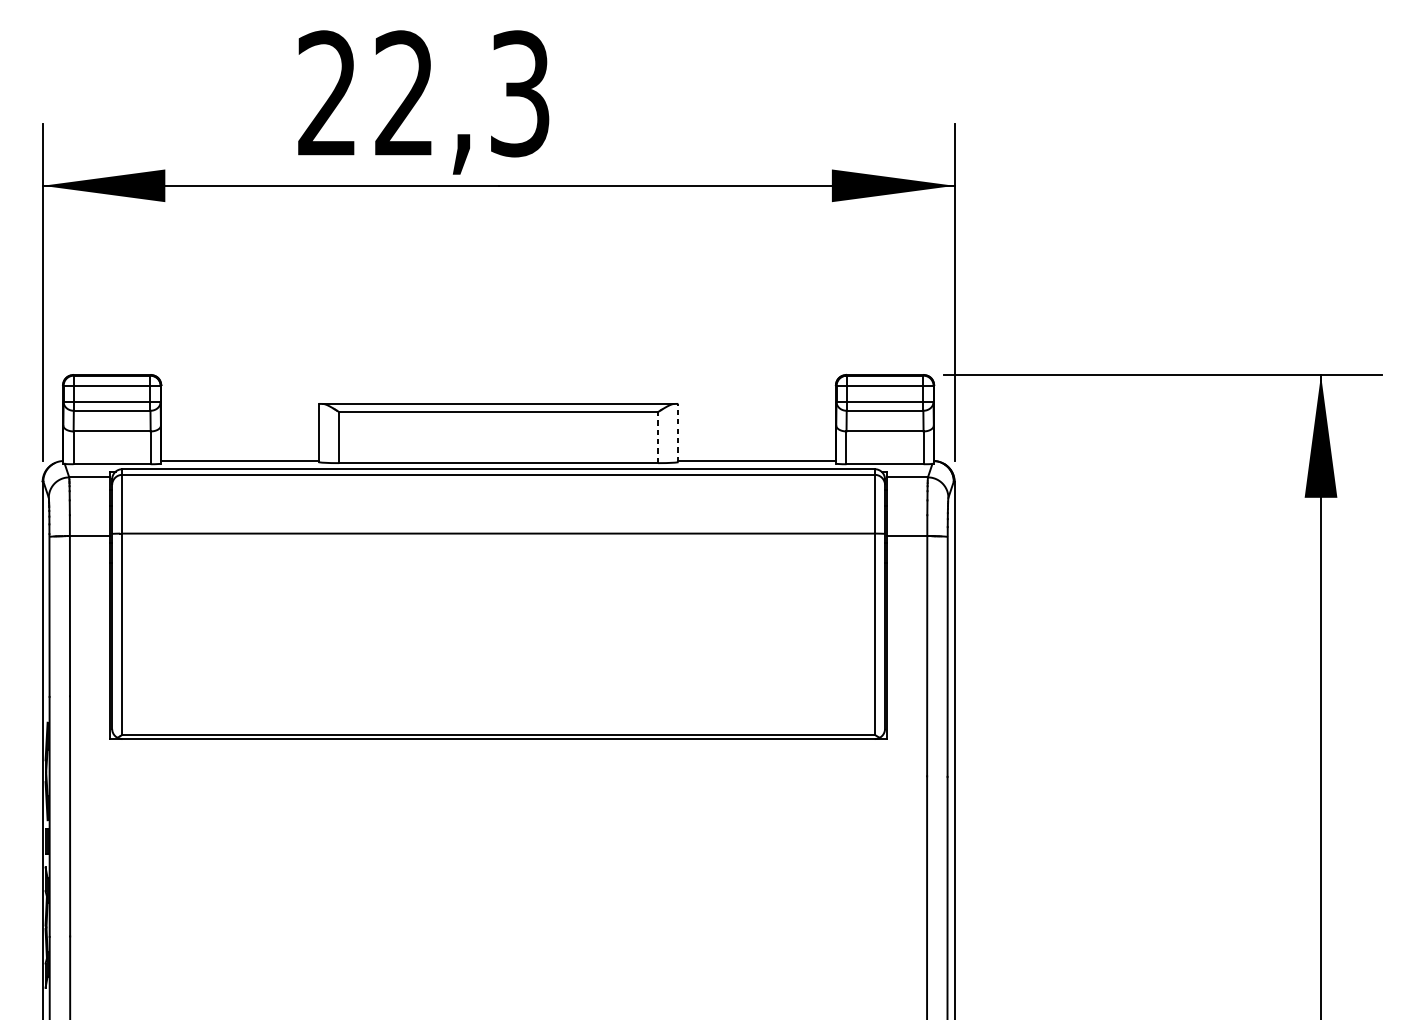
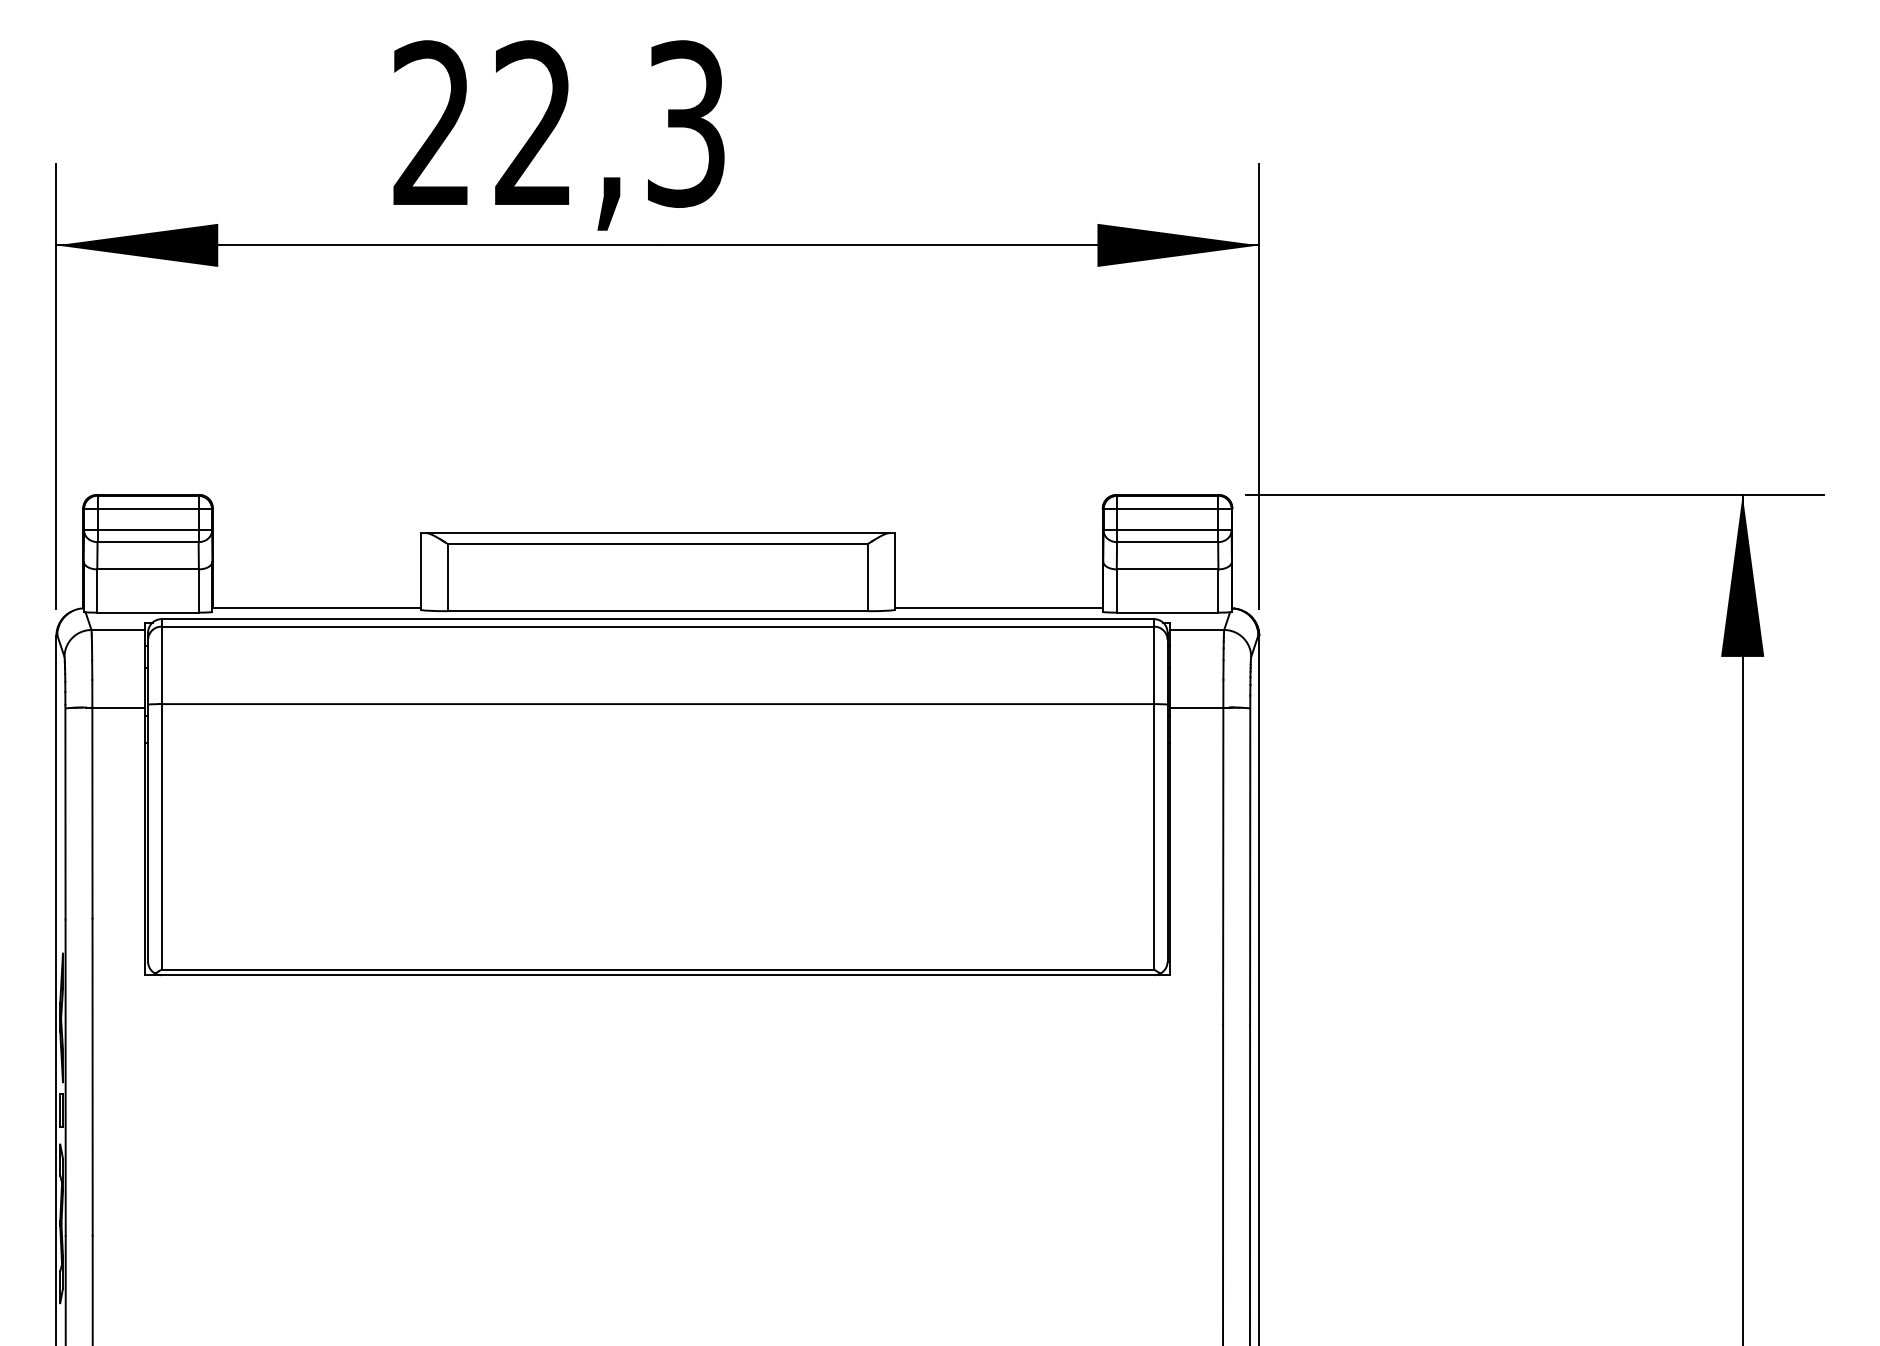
line: (678, 432) -> (895, 570), dashed -> solid
line: (658, 437) -> (868, 577), dashed -> solid

